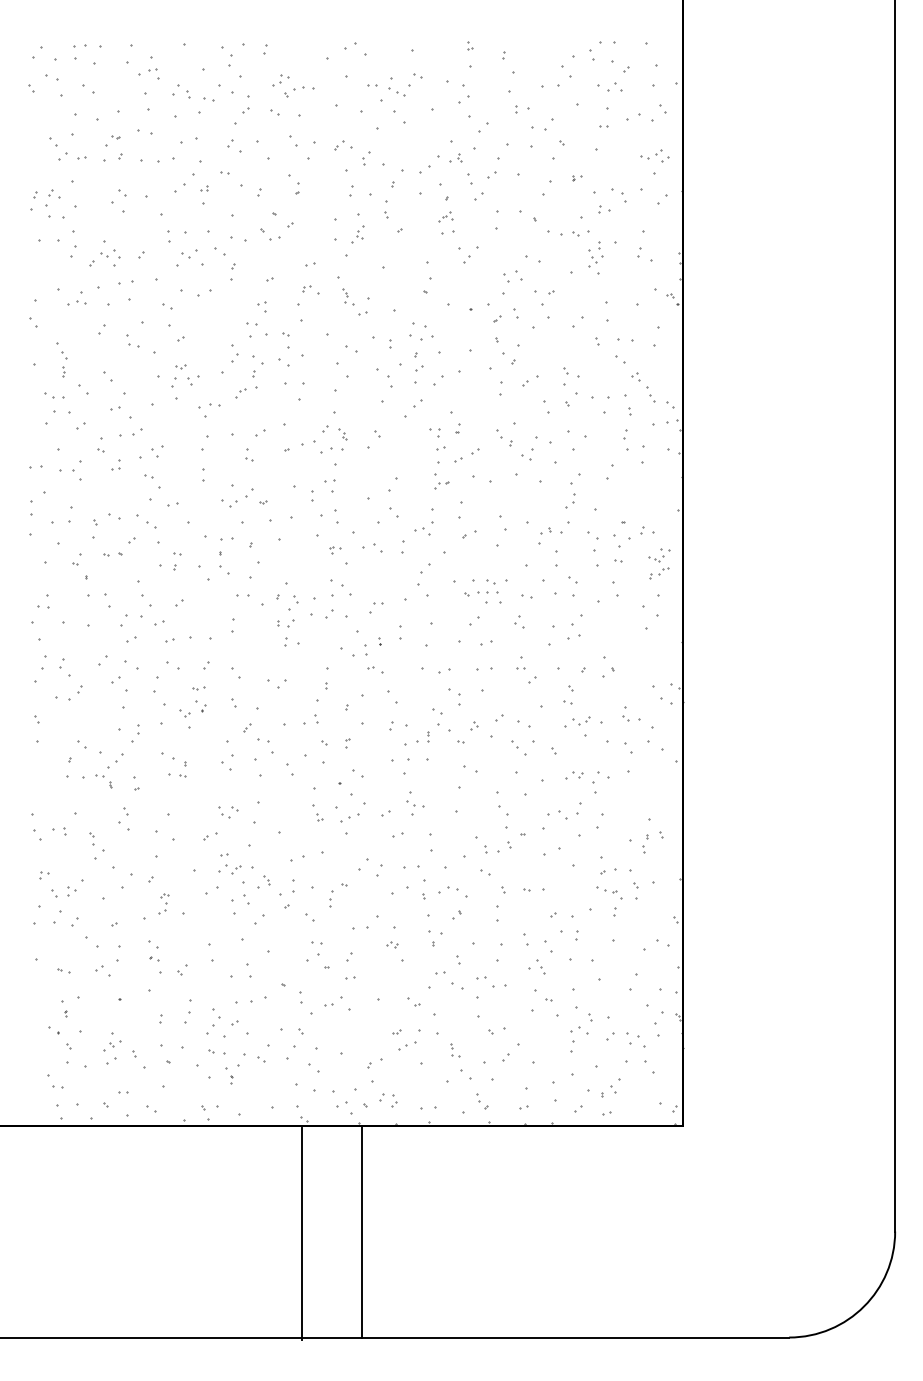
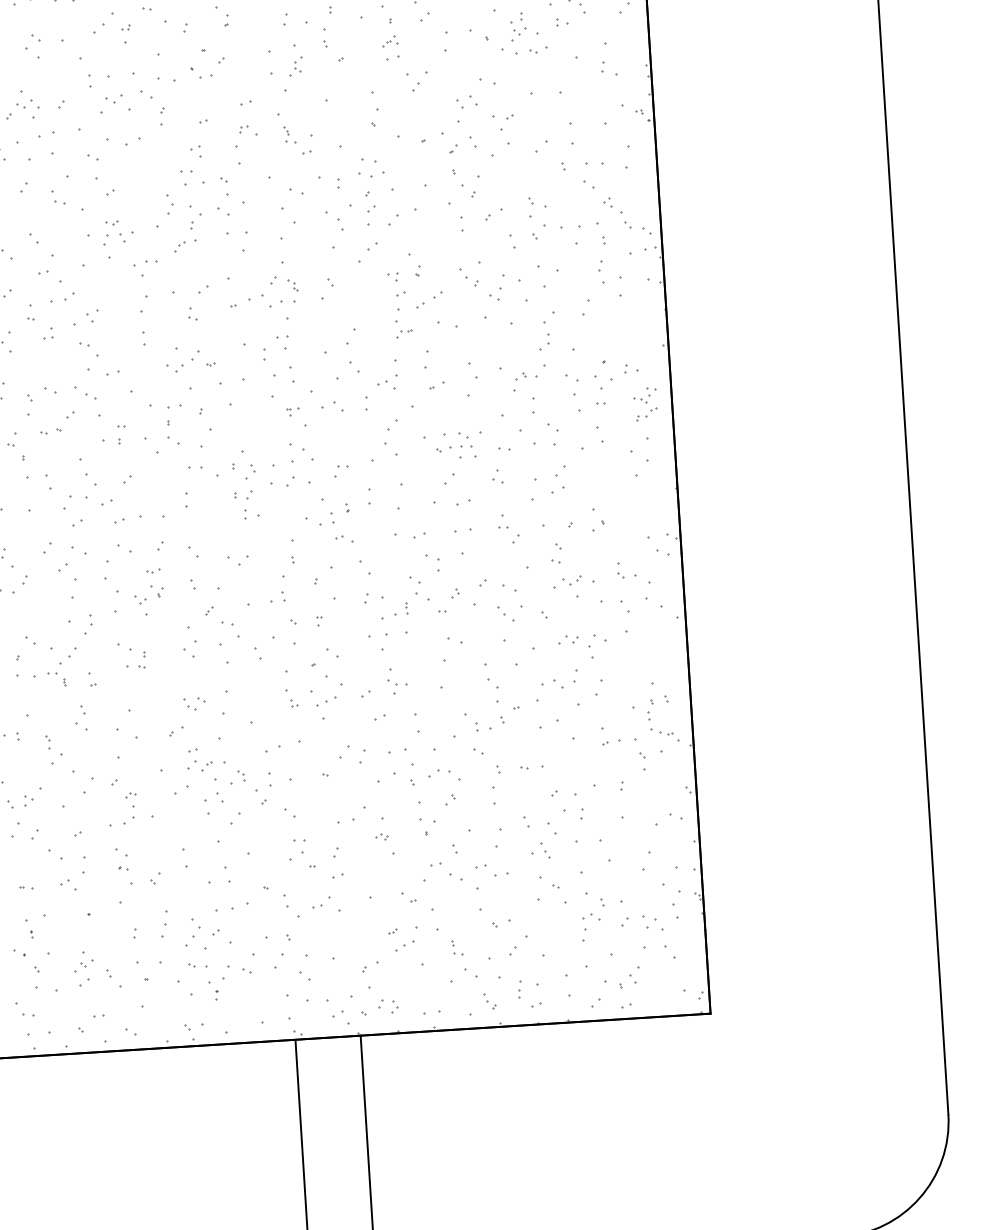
part: (595, 254) -> (517, 26), moved
part: (609, 892) -> (664, 734), moved
part: (331, 898) -> (520, 989), moved
part: (163, 903) -> (130, 807), size x1.4

